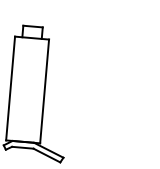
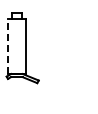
line: (10, 88) -> (7, 46), solid -> dashed

